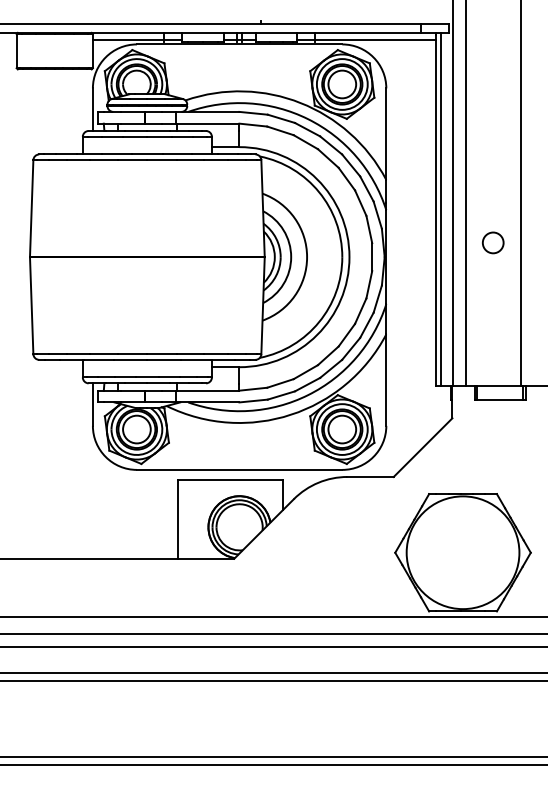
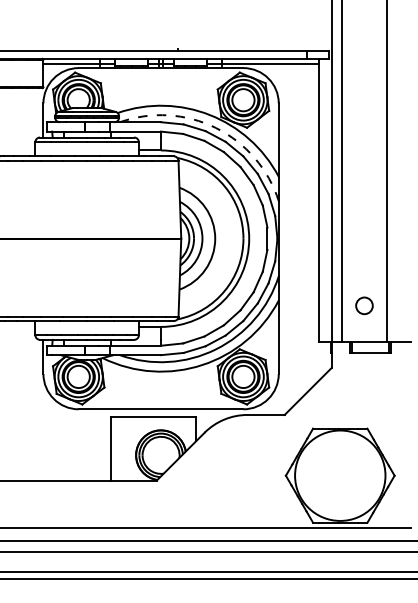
arc: (308, 119) -> (216, 128), solid -> dashed
line: (441, 208) -> (322, 199), removed
circle: (493, 242) -> (364, 305), moved

